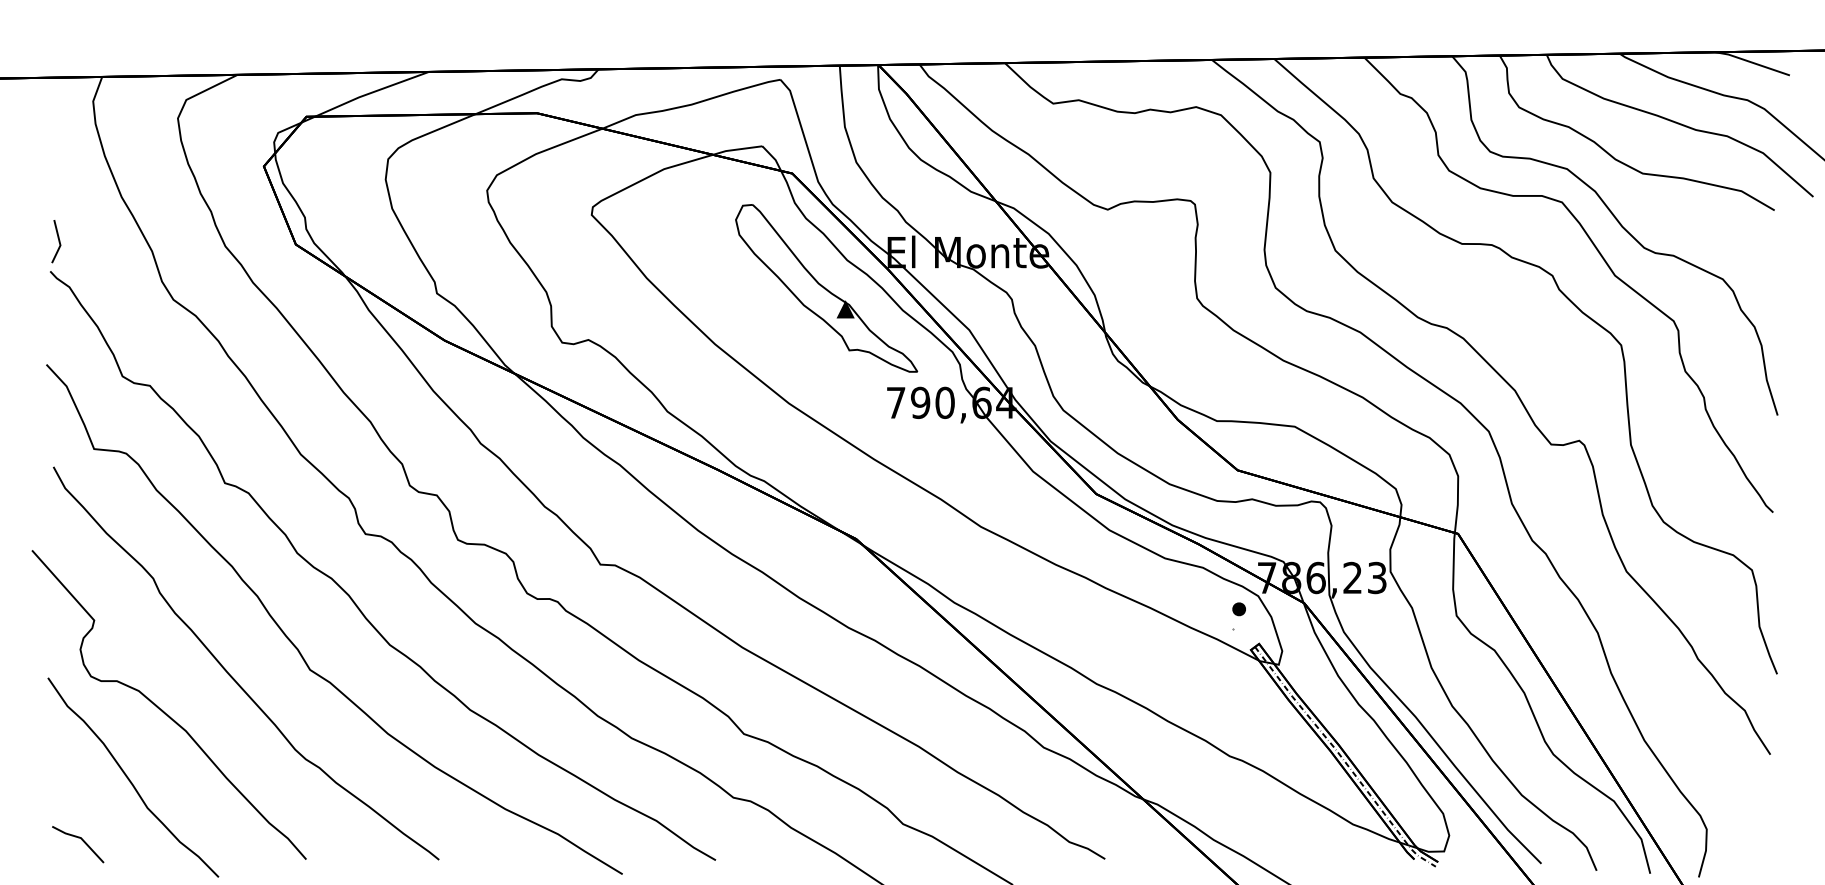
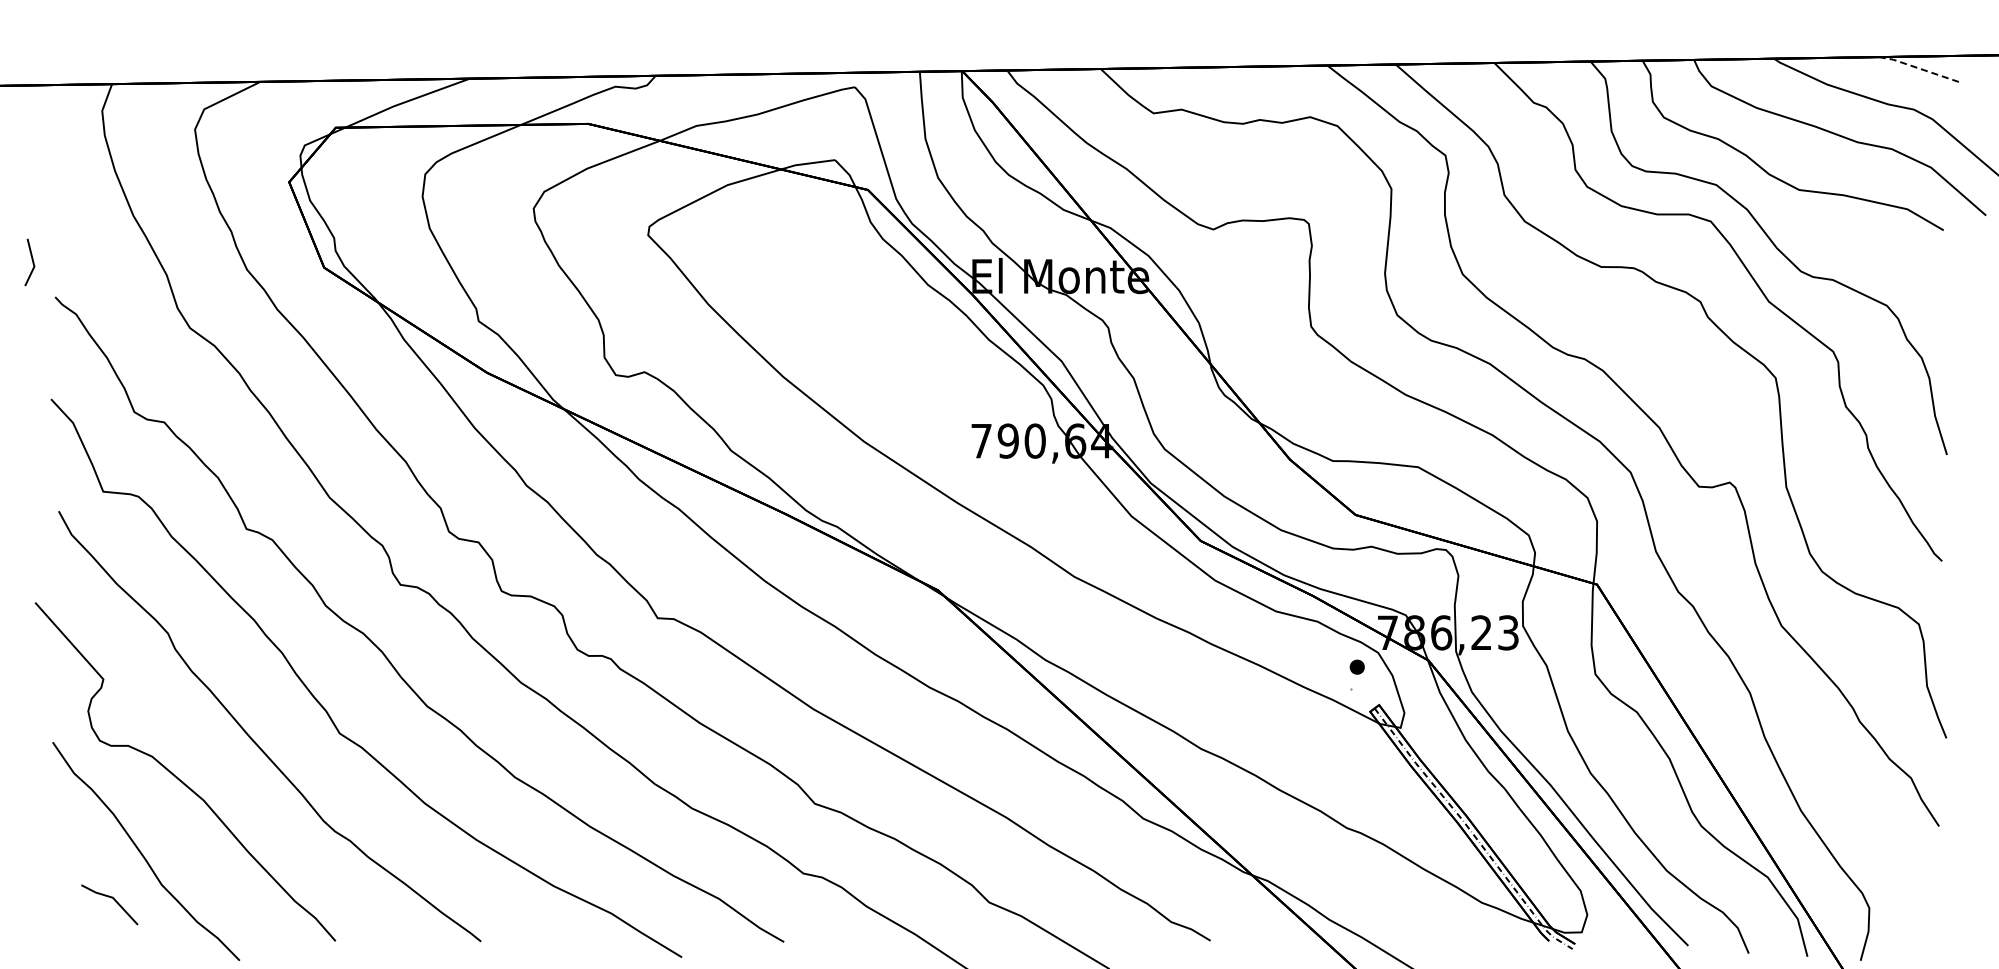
line: (1752, 62) -> (1919, 68), solid -> dashed
line: (58, 241) -> (32, 262), moved
part: (826, 288) -> (905, 315), removed
line: (79, 838) -> (111, 898), moved

